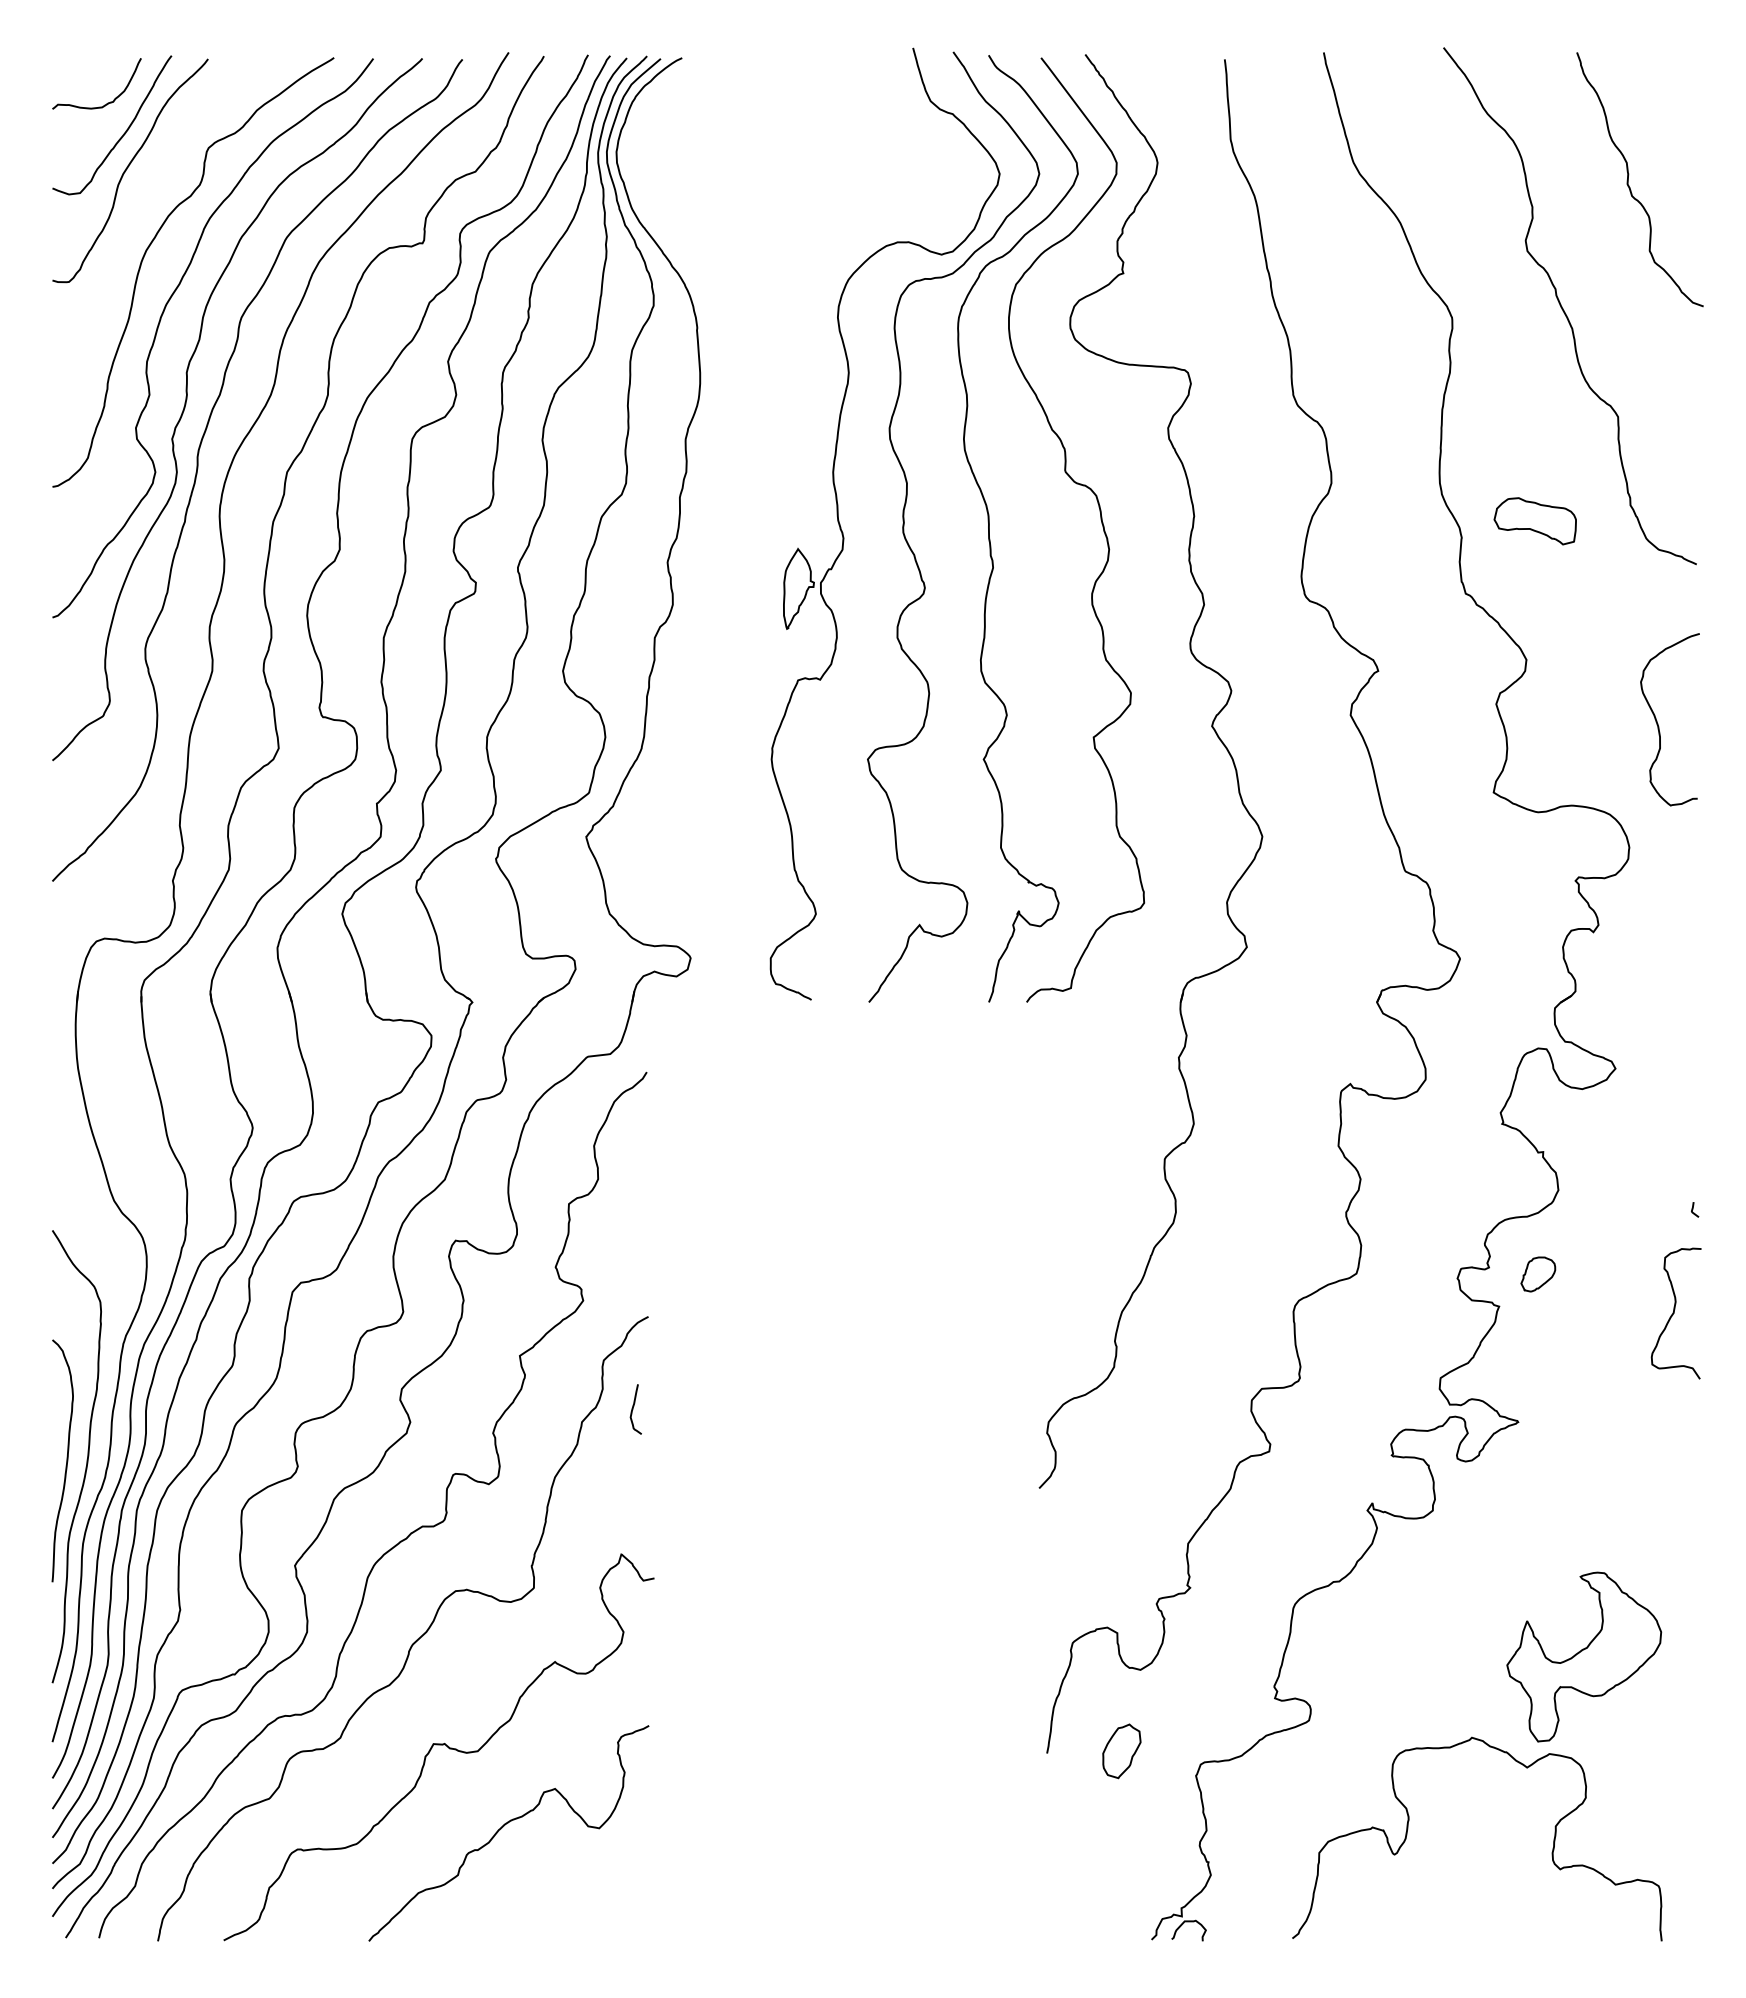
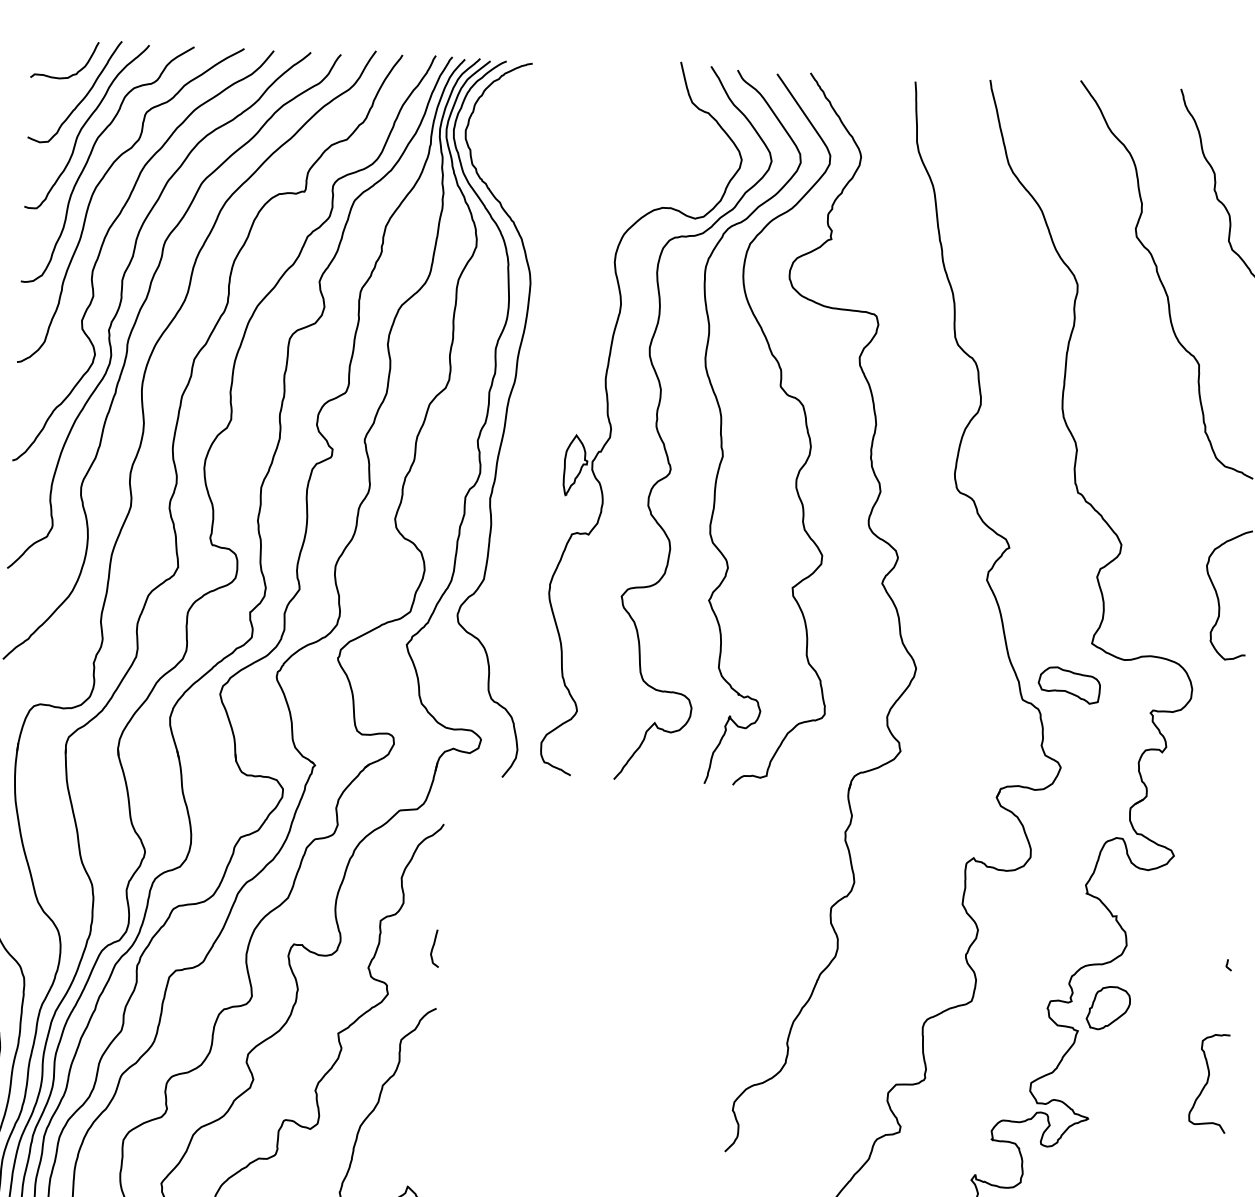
curve: (137, 208) -> (90, 155), added
part: (1534, 521) -> (1068, 685), moved
curve: (702, 532) -> (505, 419), added
part: (1538, 1274) -> (1108, 1008), size x1.67
curve: (1674, 1313) -> (1207, 1083), moved
curve: (633, 1409) -> (433, 948), moved

